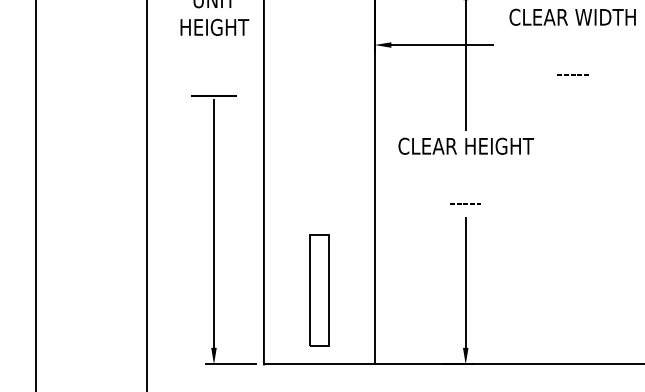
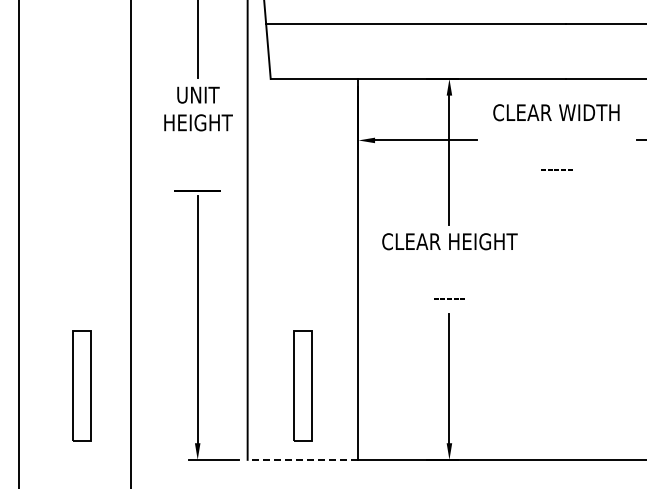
part: (97, 290) -> (81, 385), added
line: (318, 364) -> (302, 459), solid -> dashed

